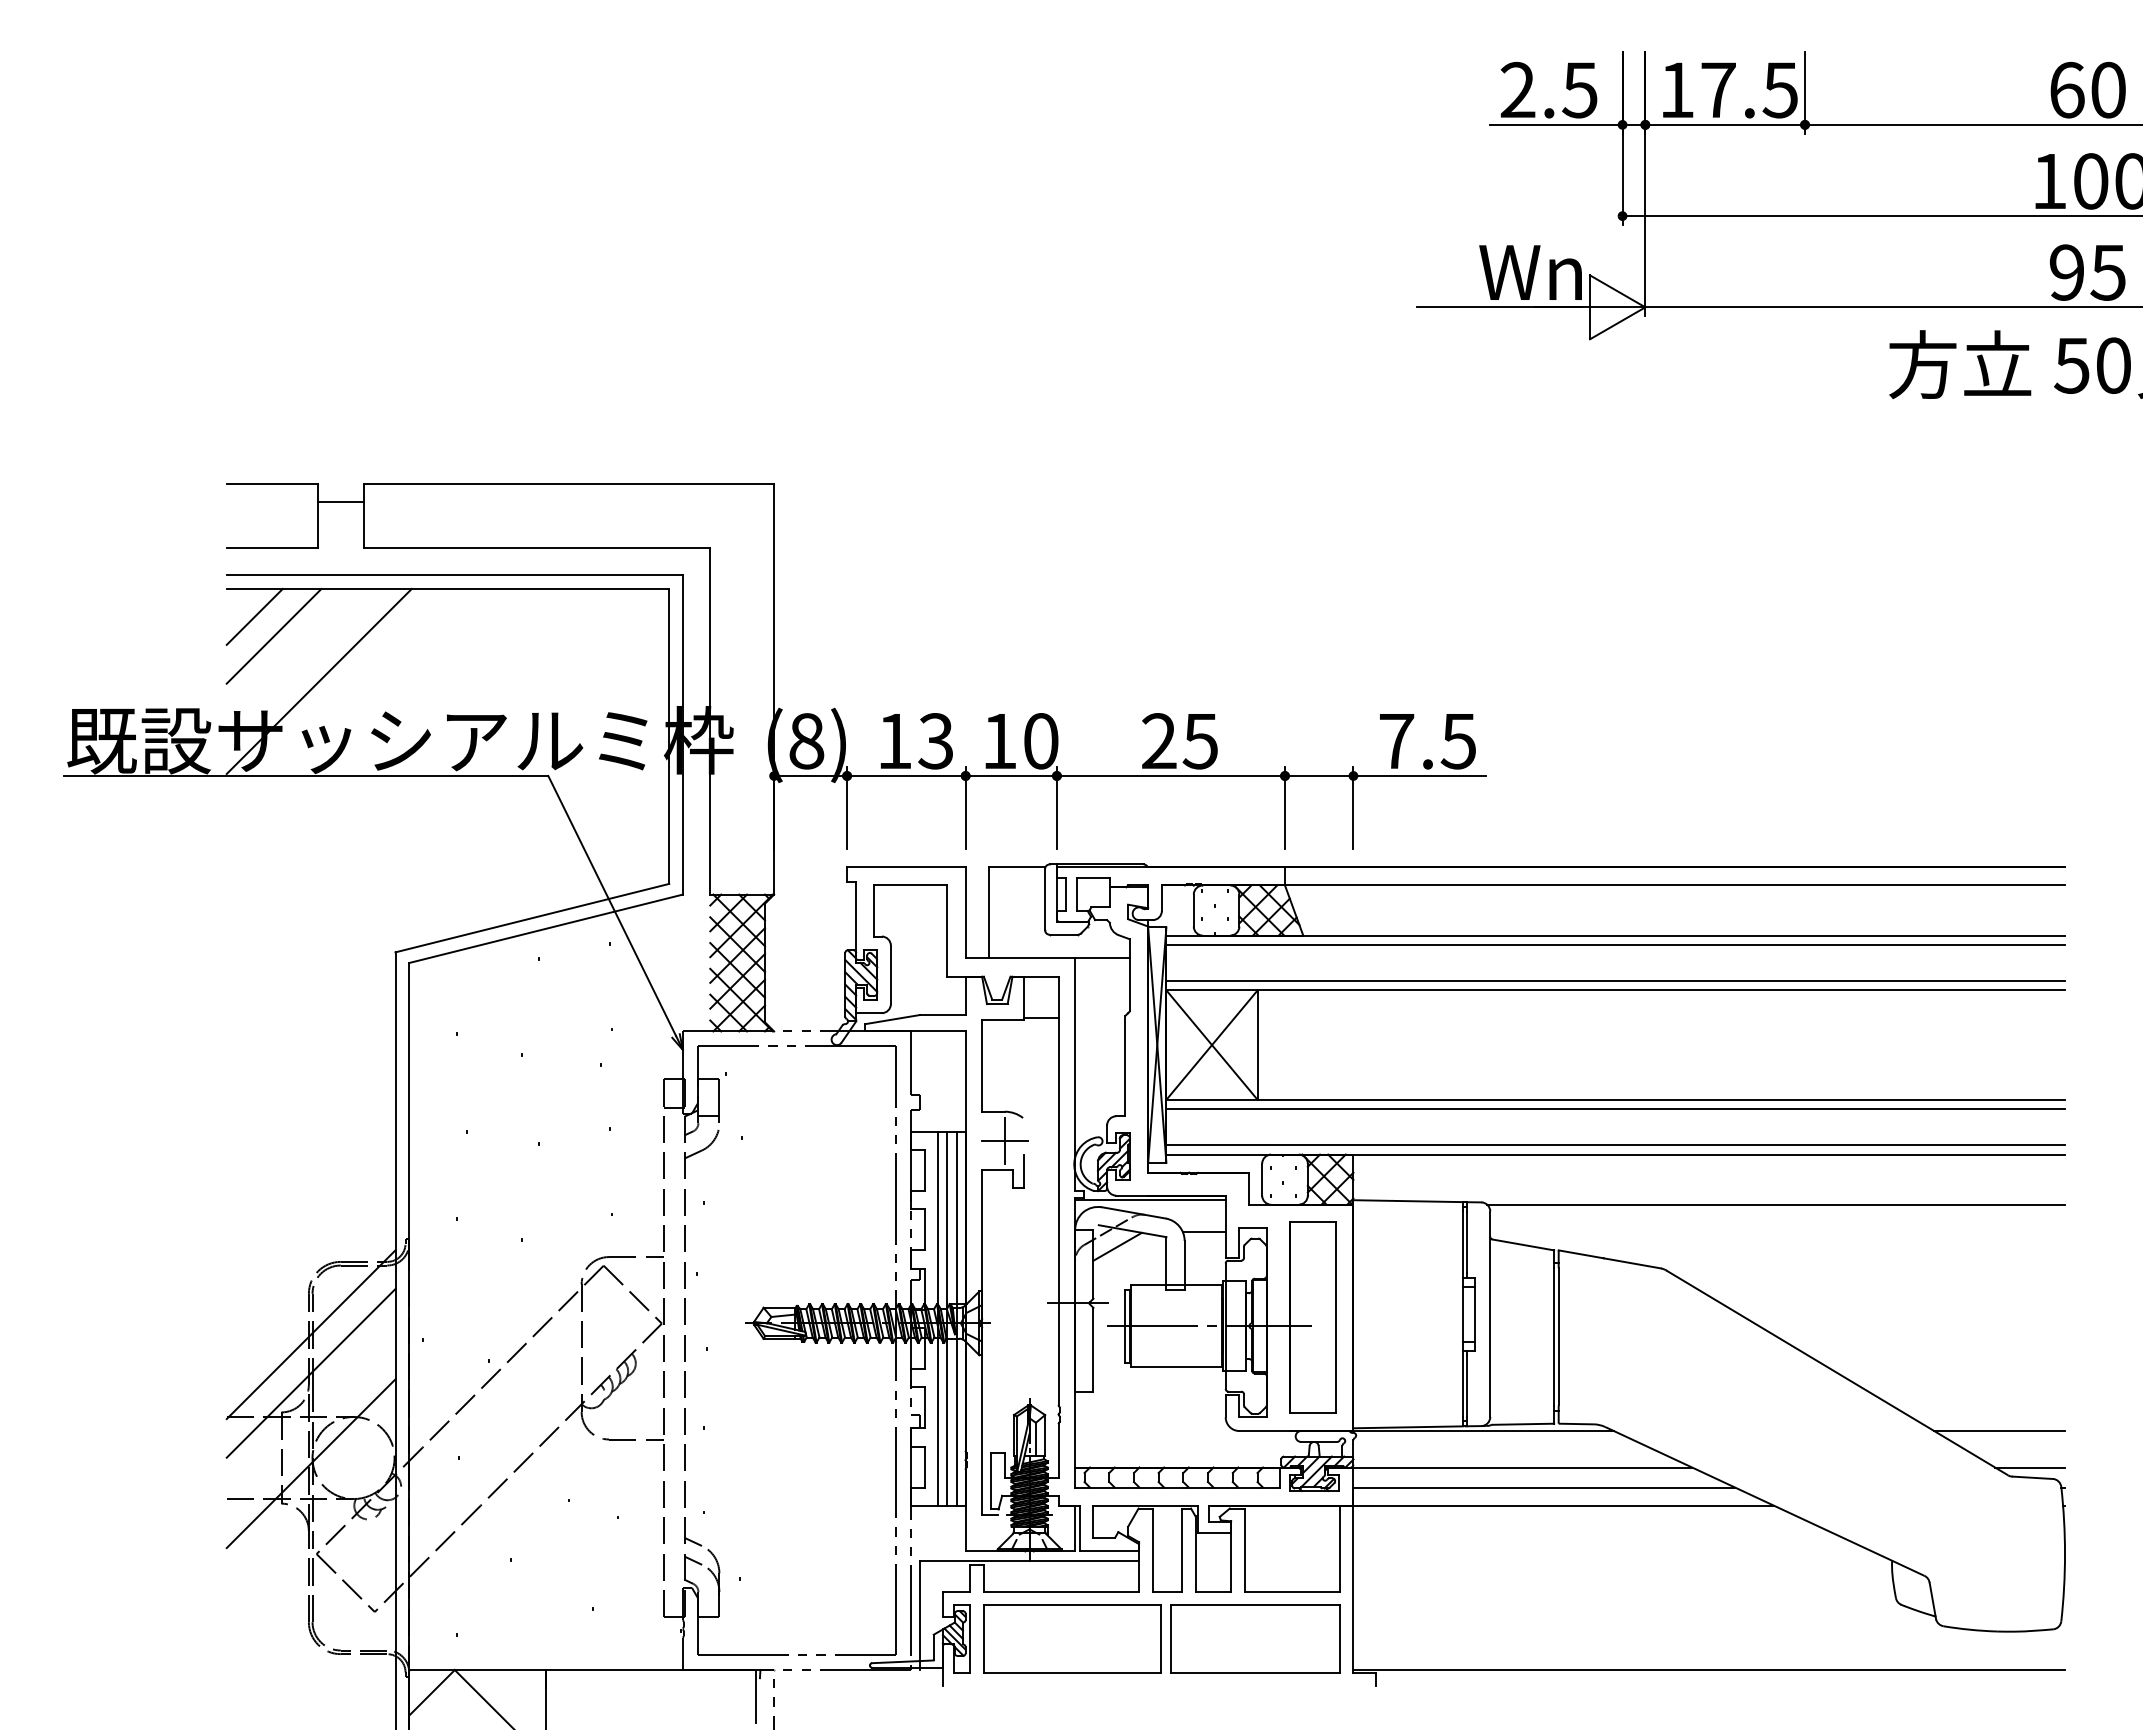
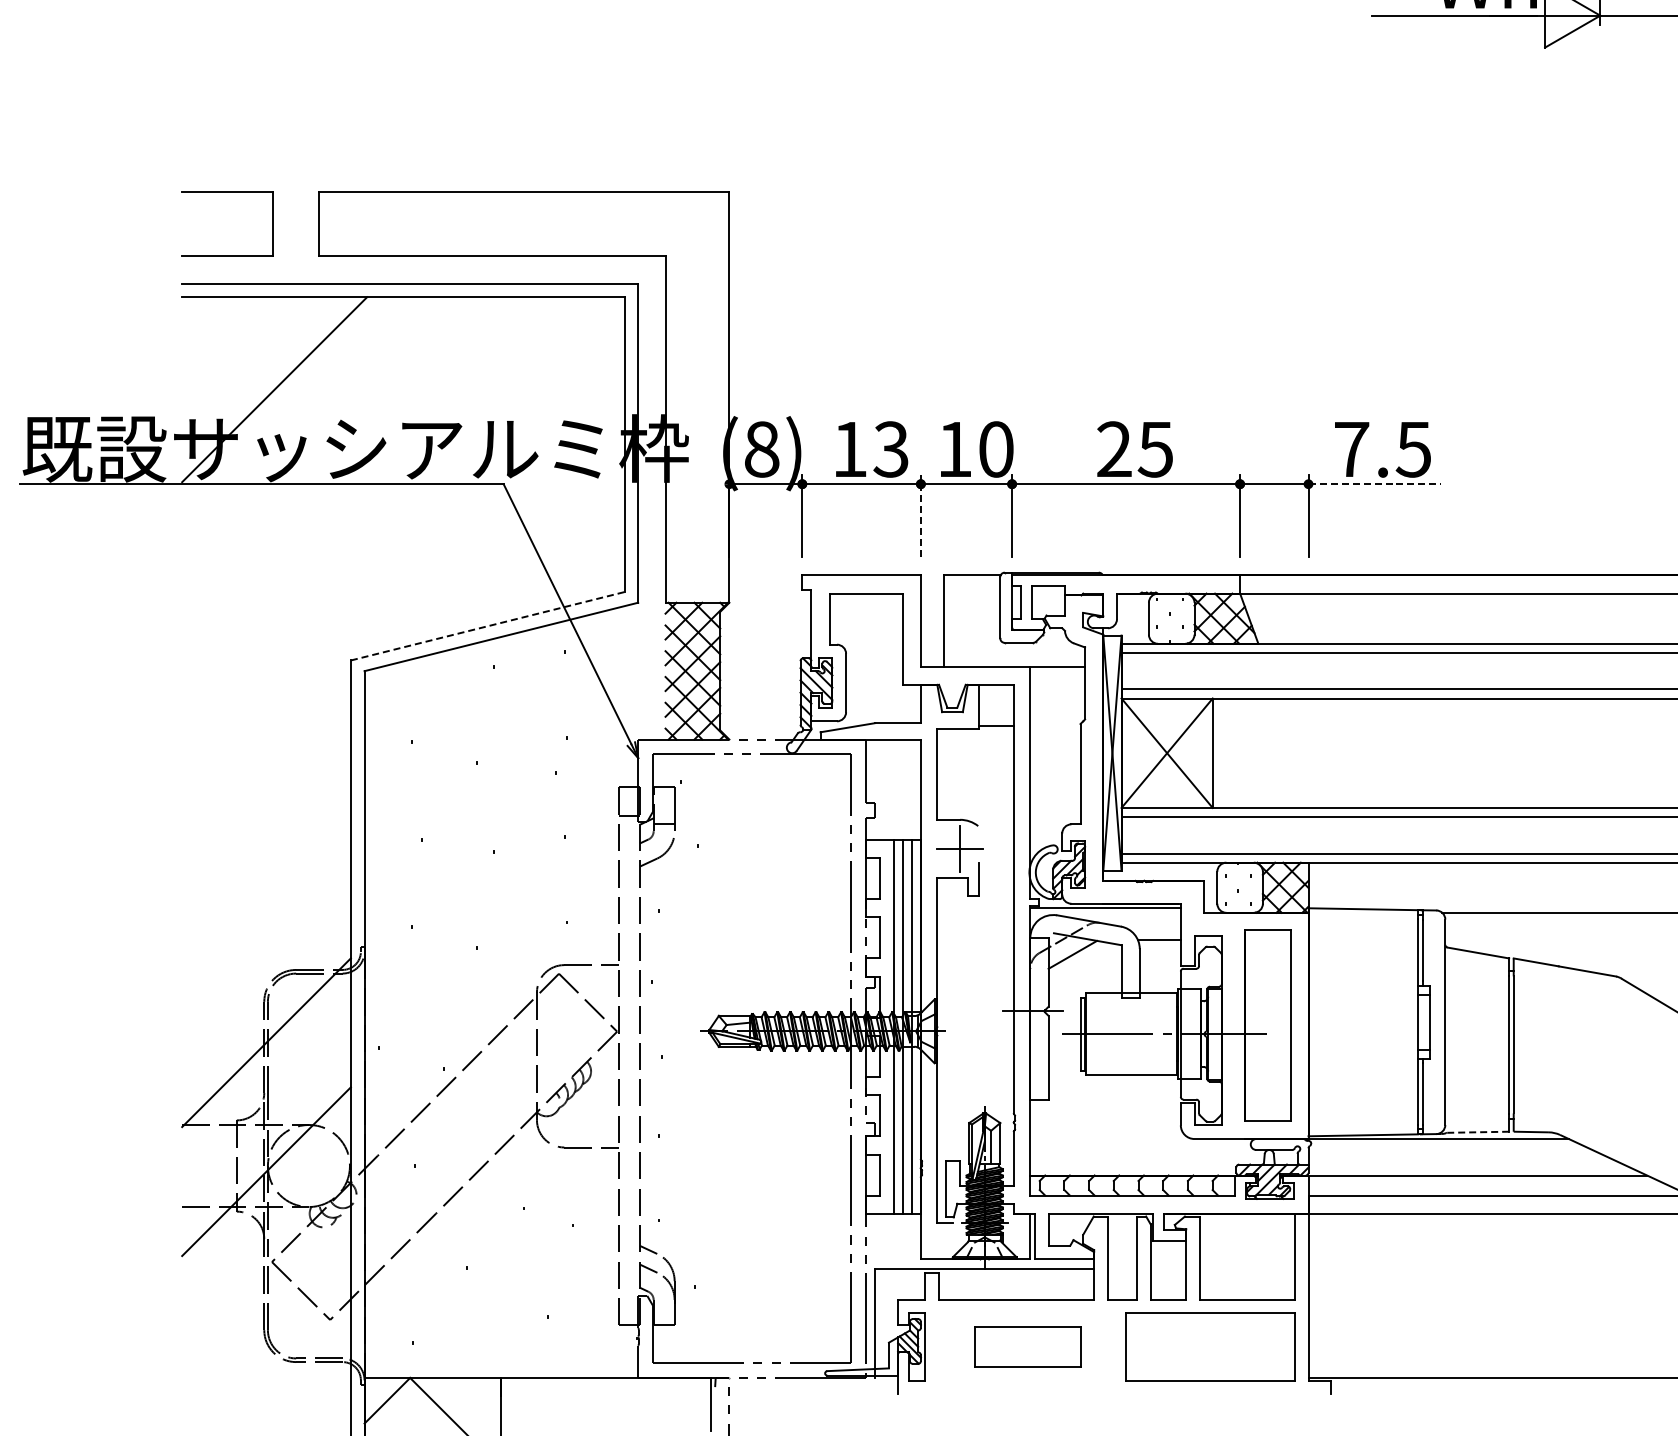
line: (340, 502) -> (295, 210), removed
line: (254, 616) -> (209, 324), removed
line: (273, 635) -> (228, 343), removed
line: (1420, 775) -> (1375, 483), solid -> dashed
line: (965, 807) -> (920, 515), solid -> dashed
line: (532, 918) -> (487, 626), solid -> dashed
line: (310, 1372) -> (265, 1080), removed
line: (1523, 1424) -> (1478, 1132), solid -> dashed
part: (1072, 1638) -> (1027, 1346), size x0.6

